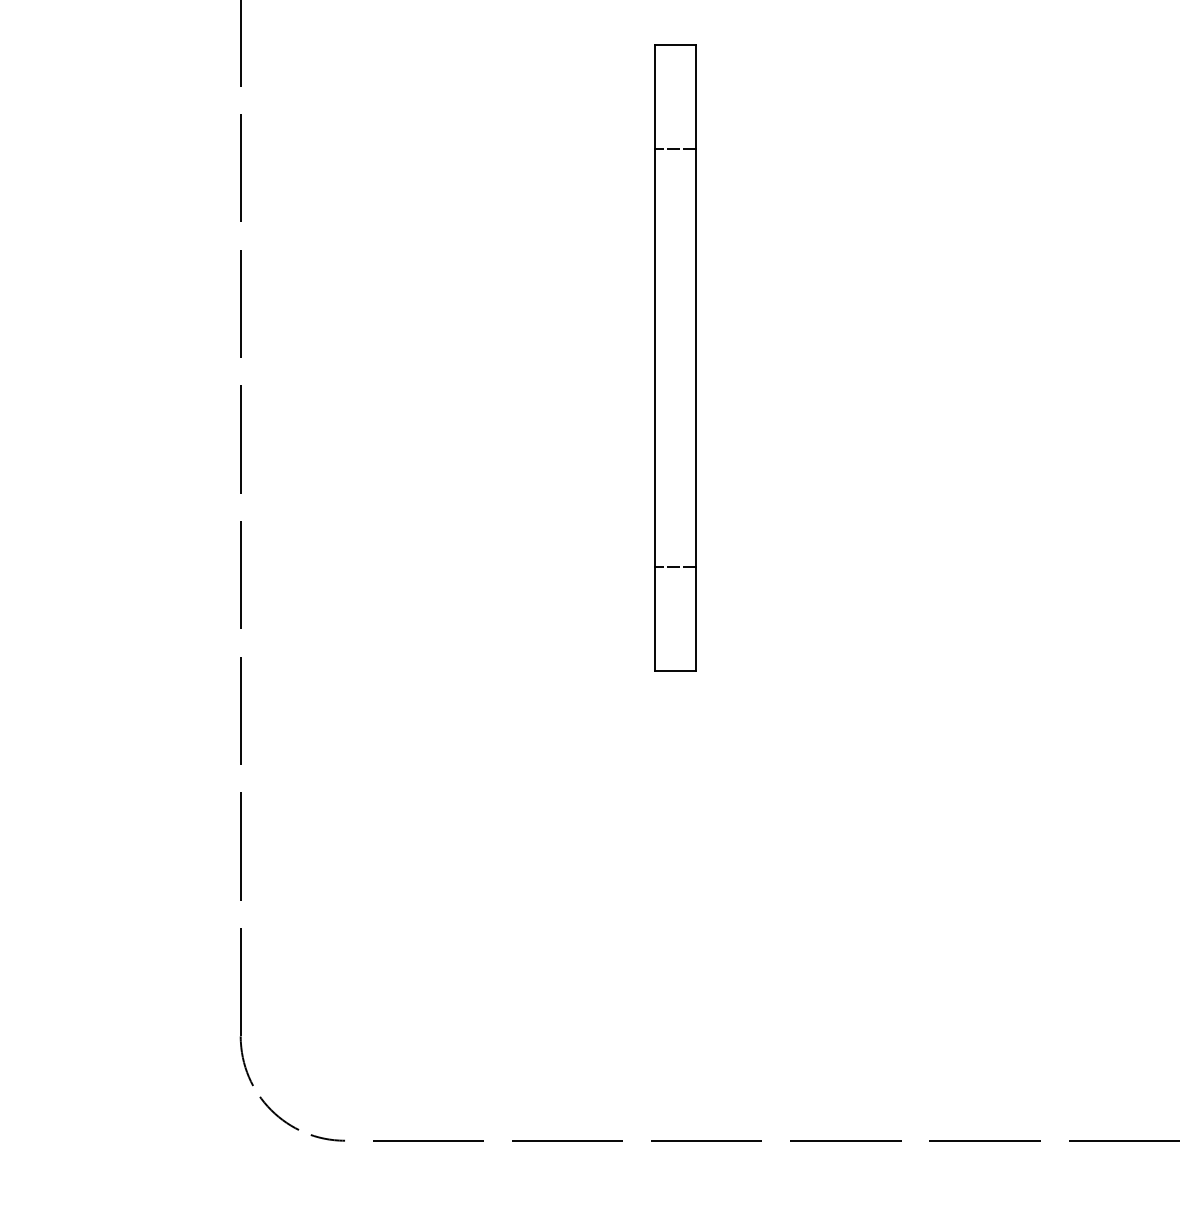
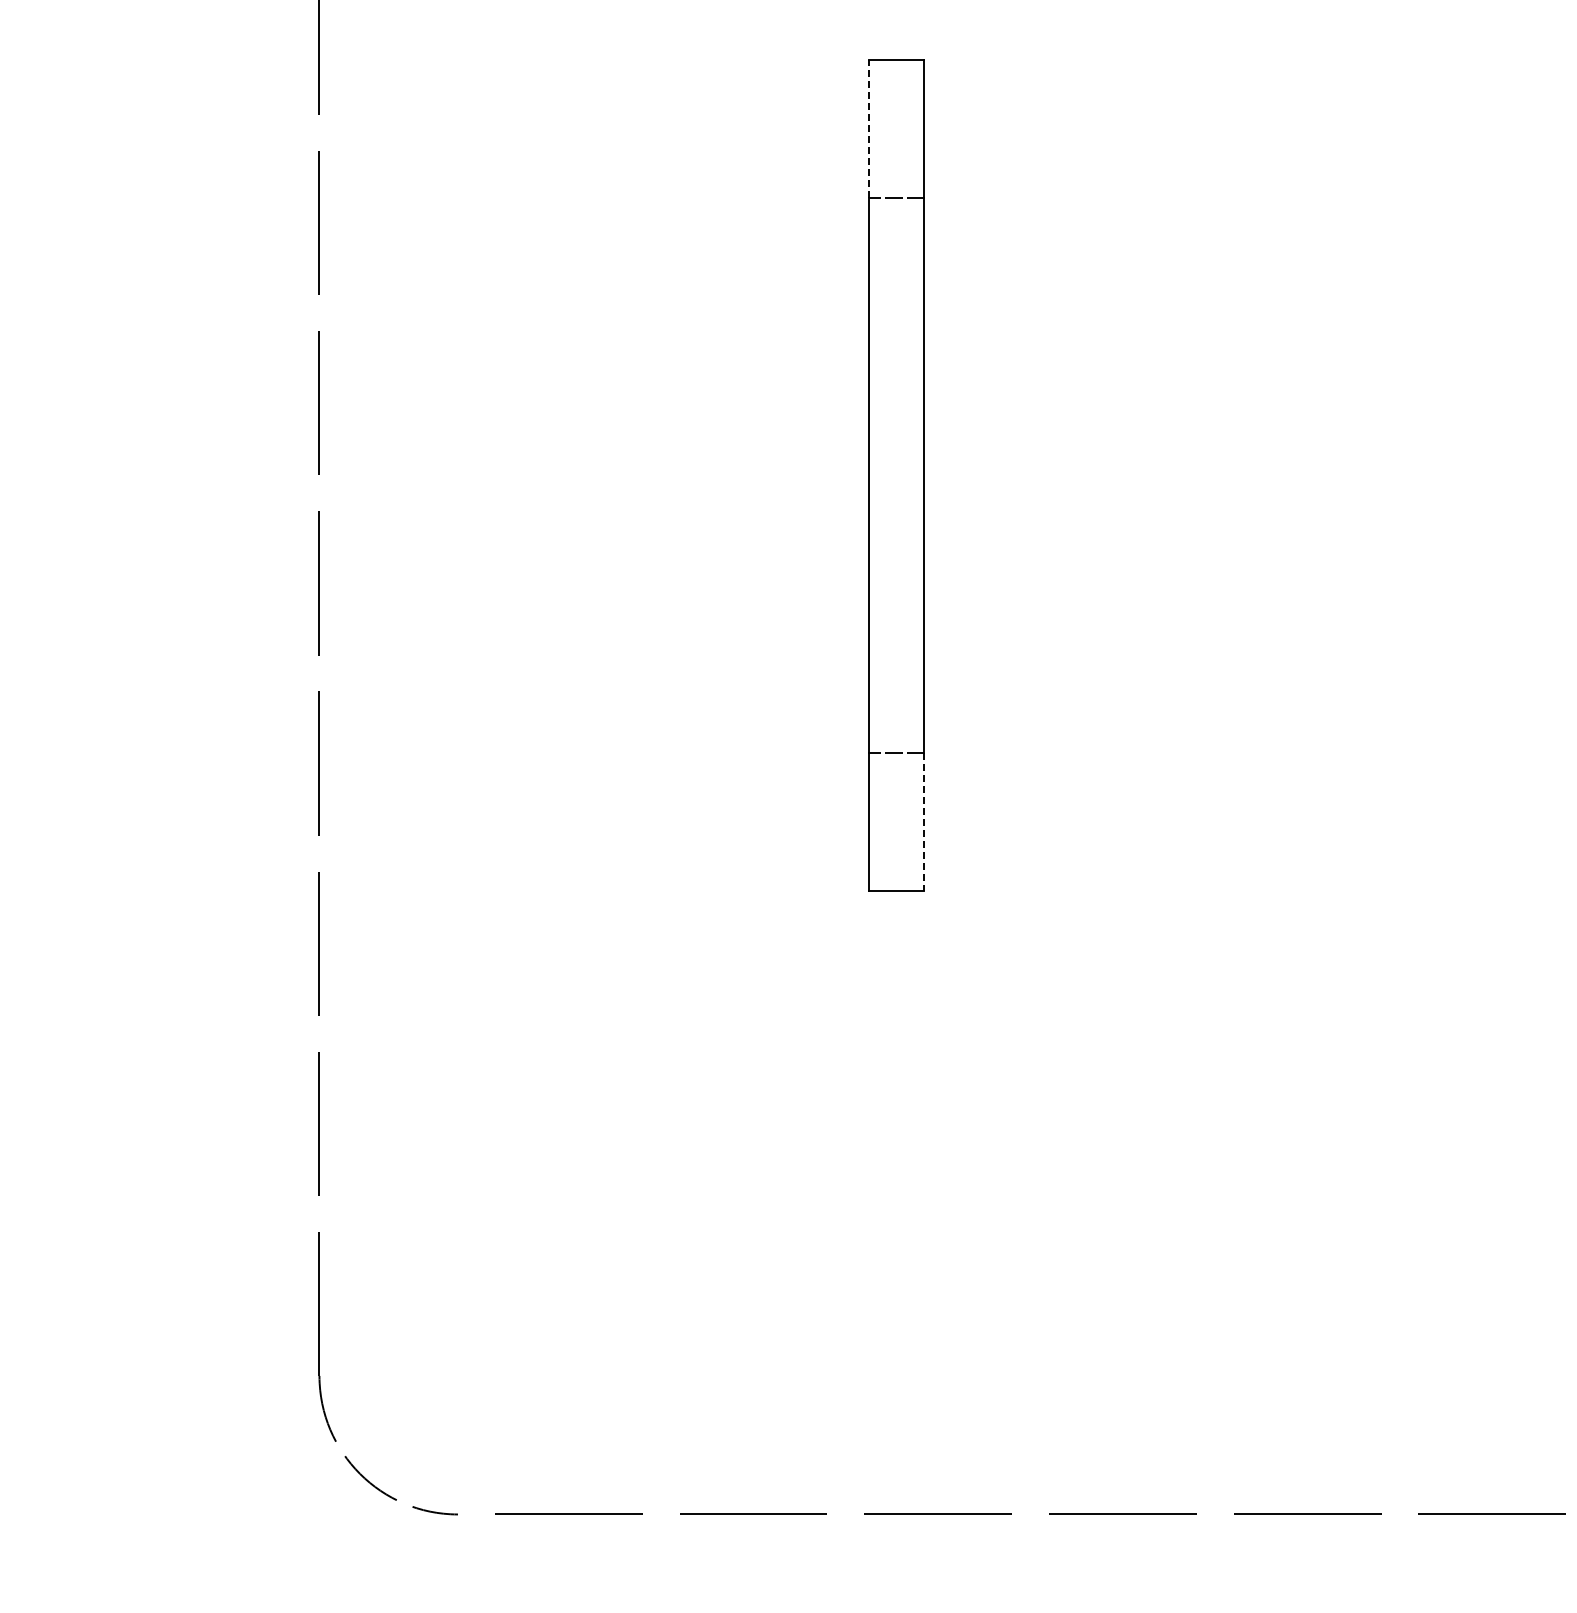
line: (654, 96) -> (868, 128), solid -> dashed
line: (696, 619) -> (924, 822), solid -> dashed

